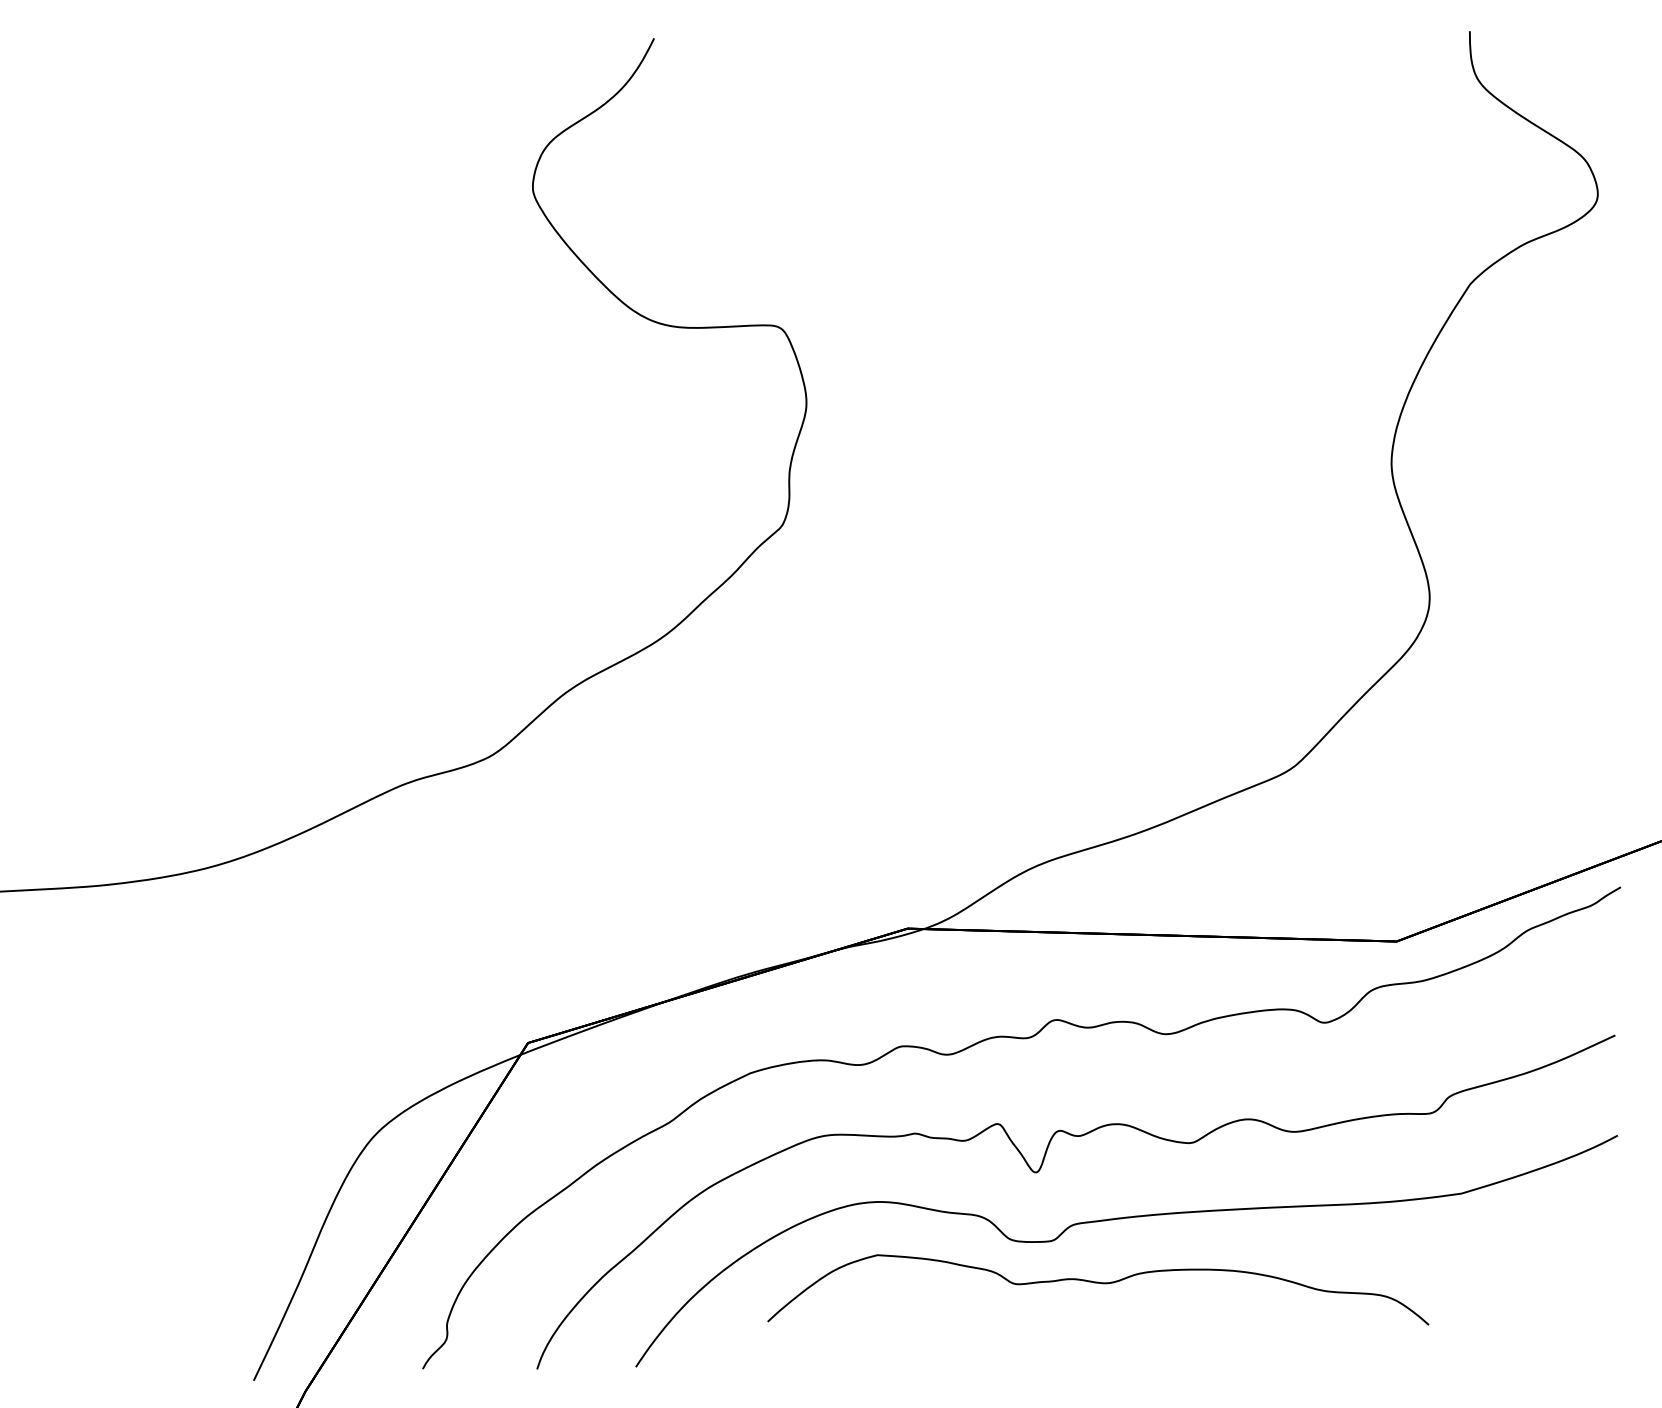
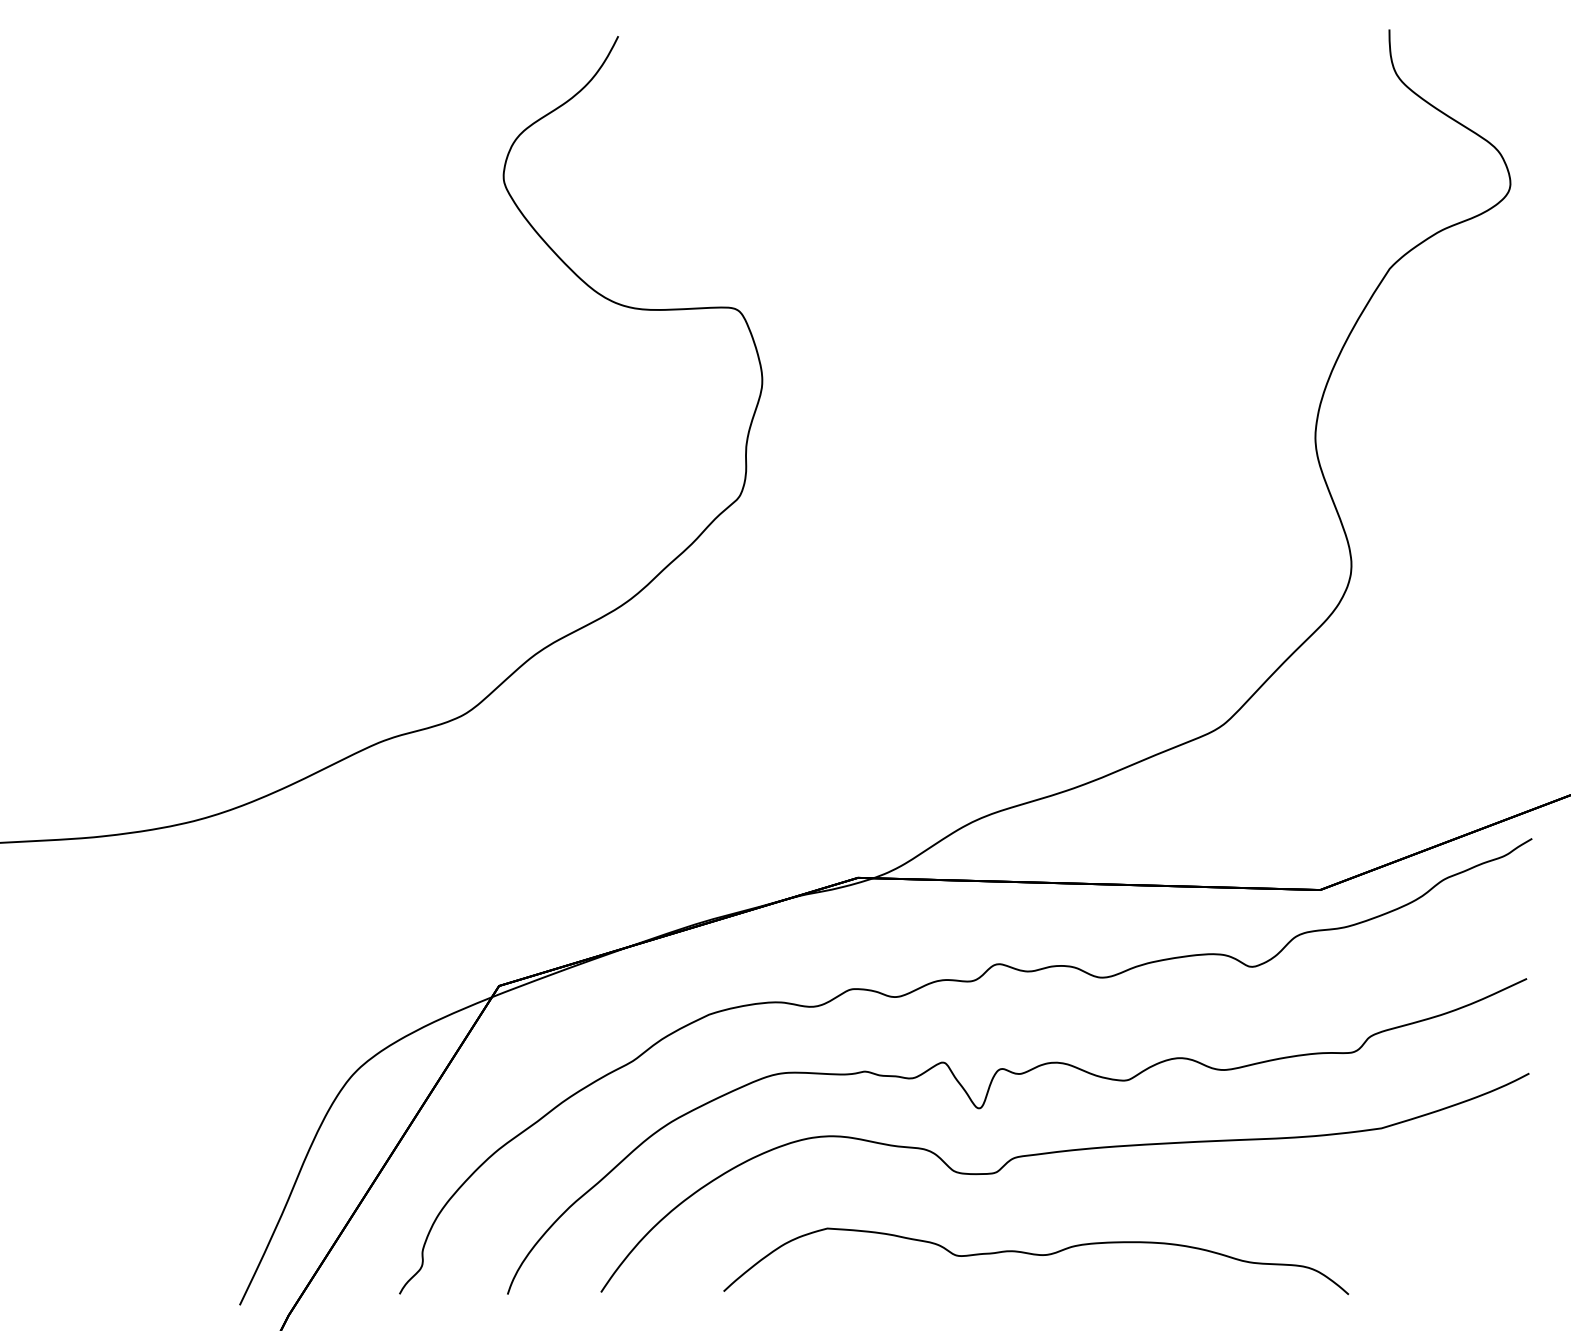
curve: (1098, 1283) -> (1036, 1255), moved

